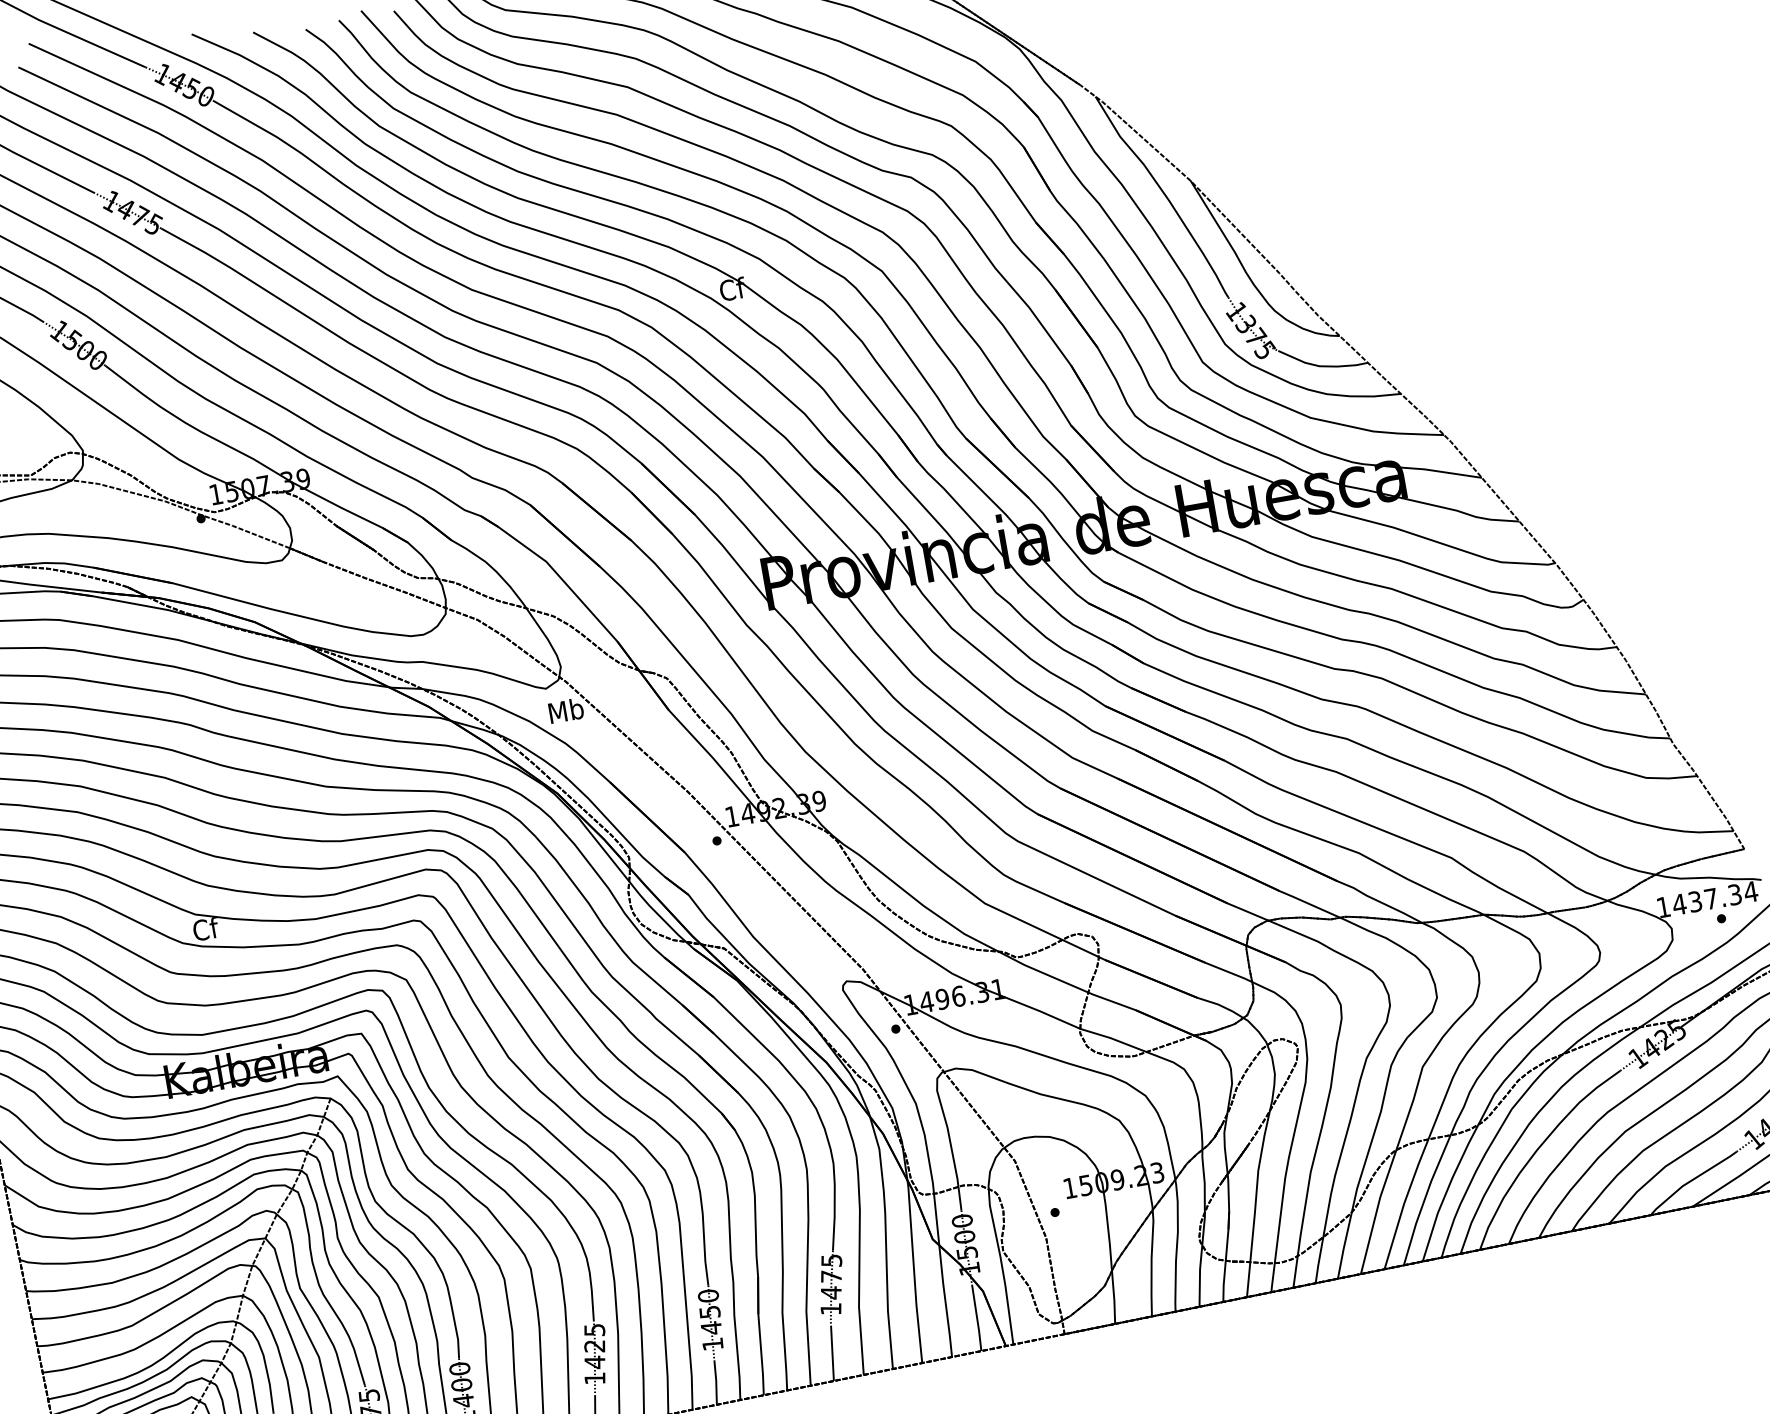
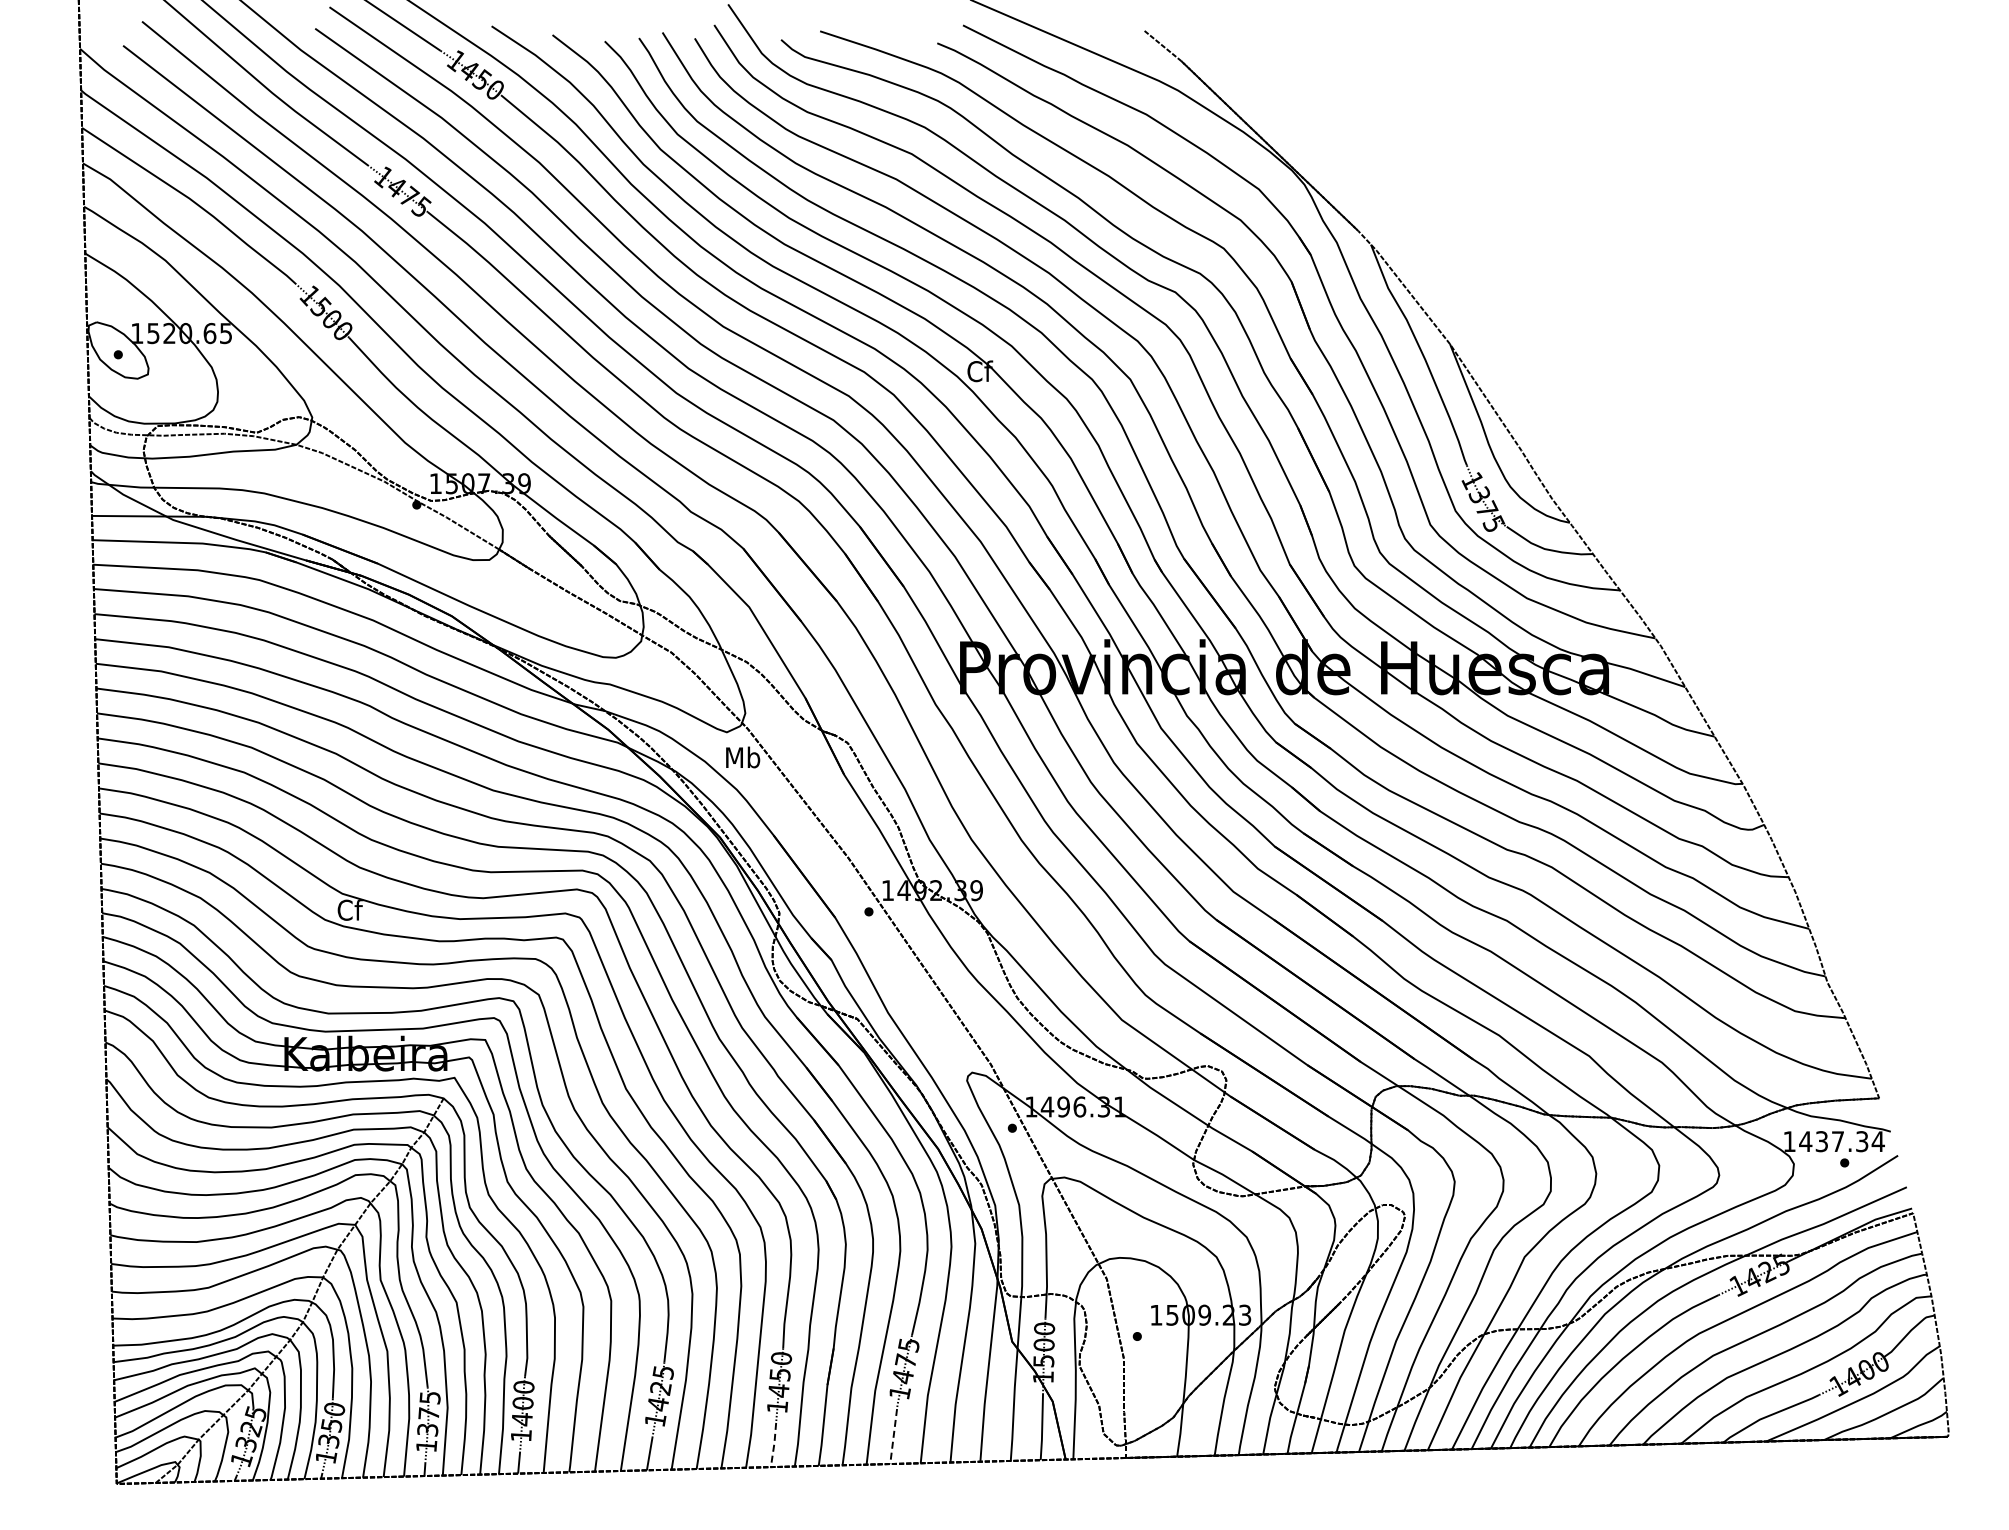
line: (832, 1353) -> (893, 1436), solid -> dashed
line: (716, 1381) -> (774, 1444), solid -> dashed

